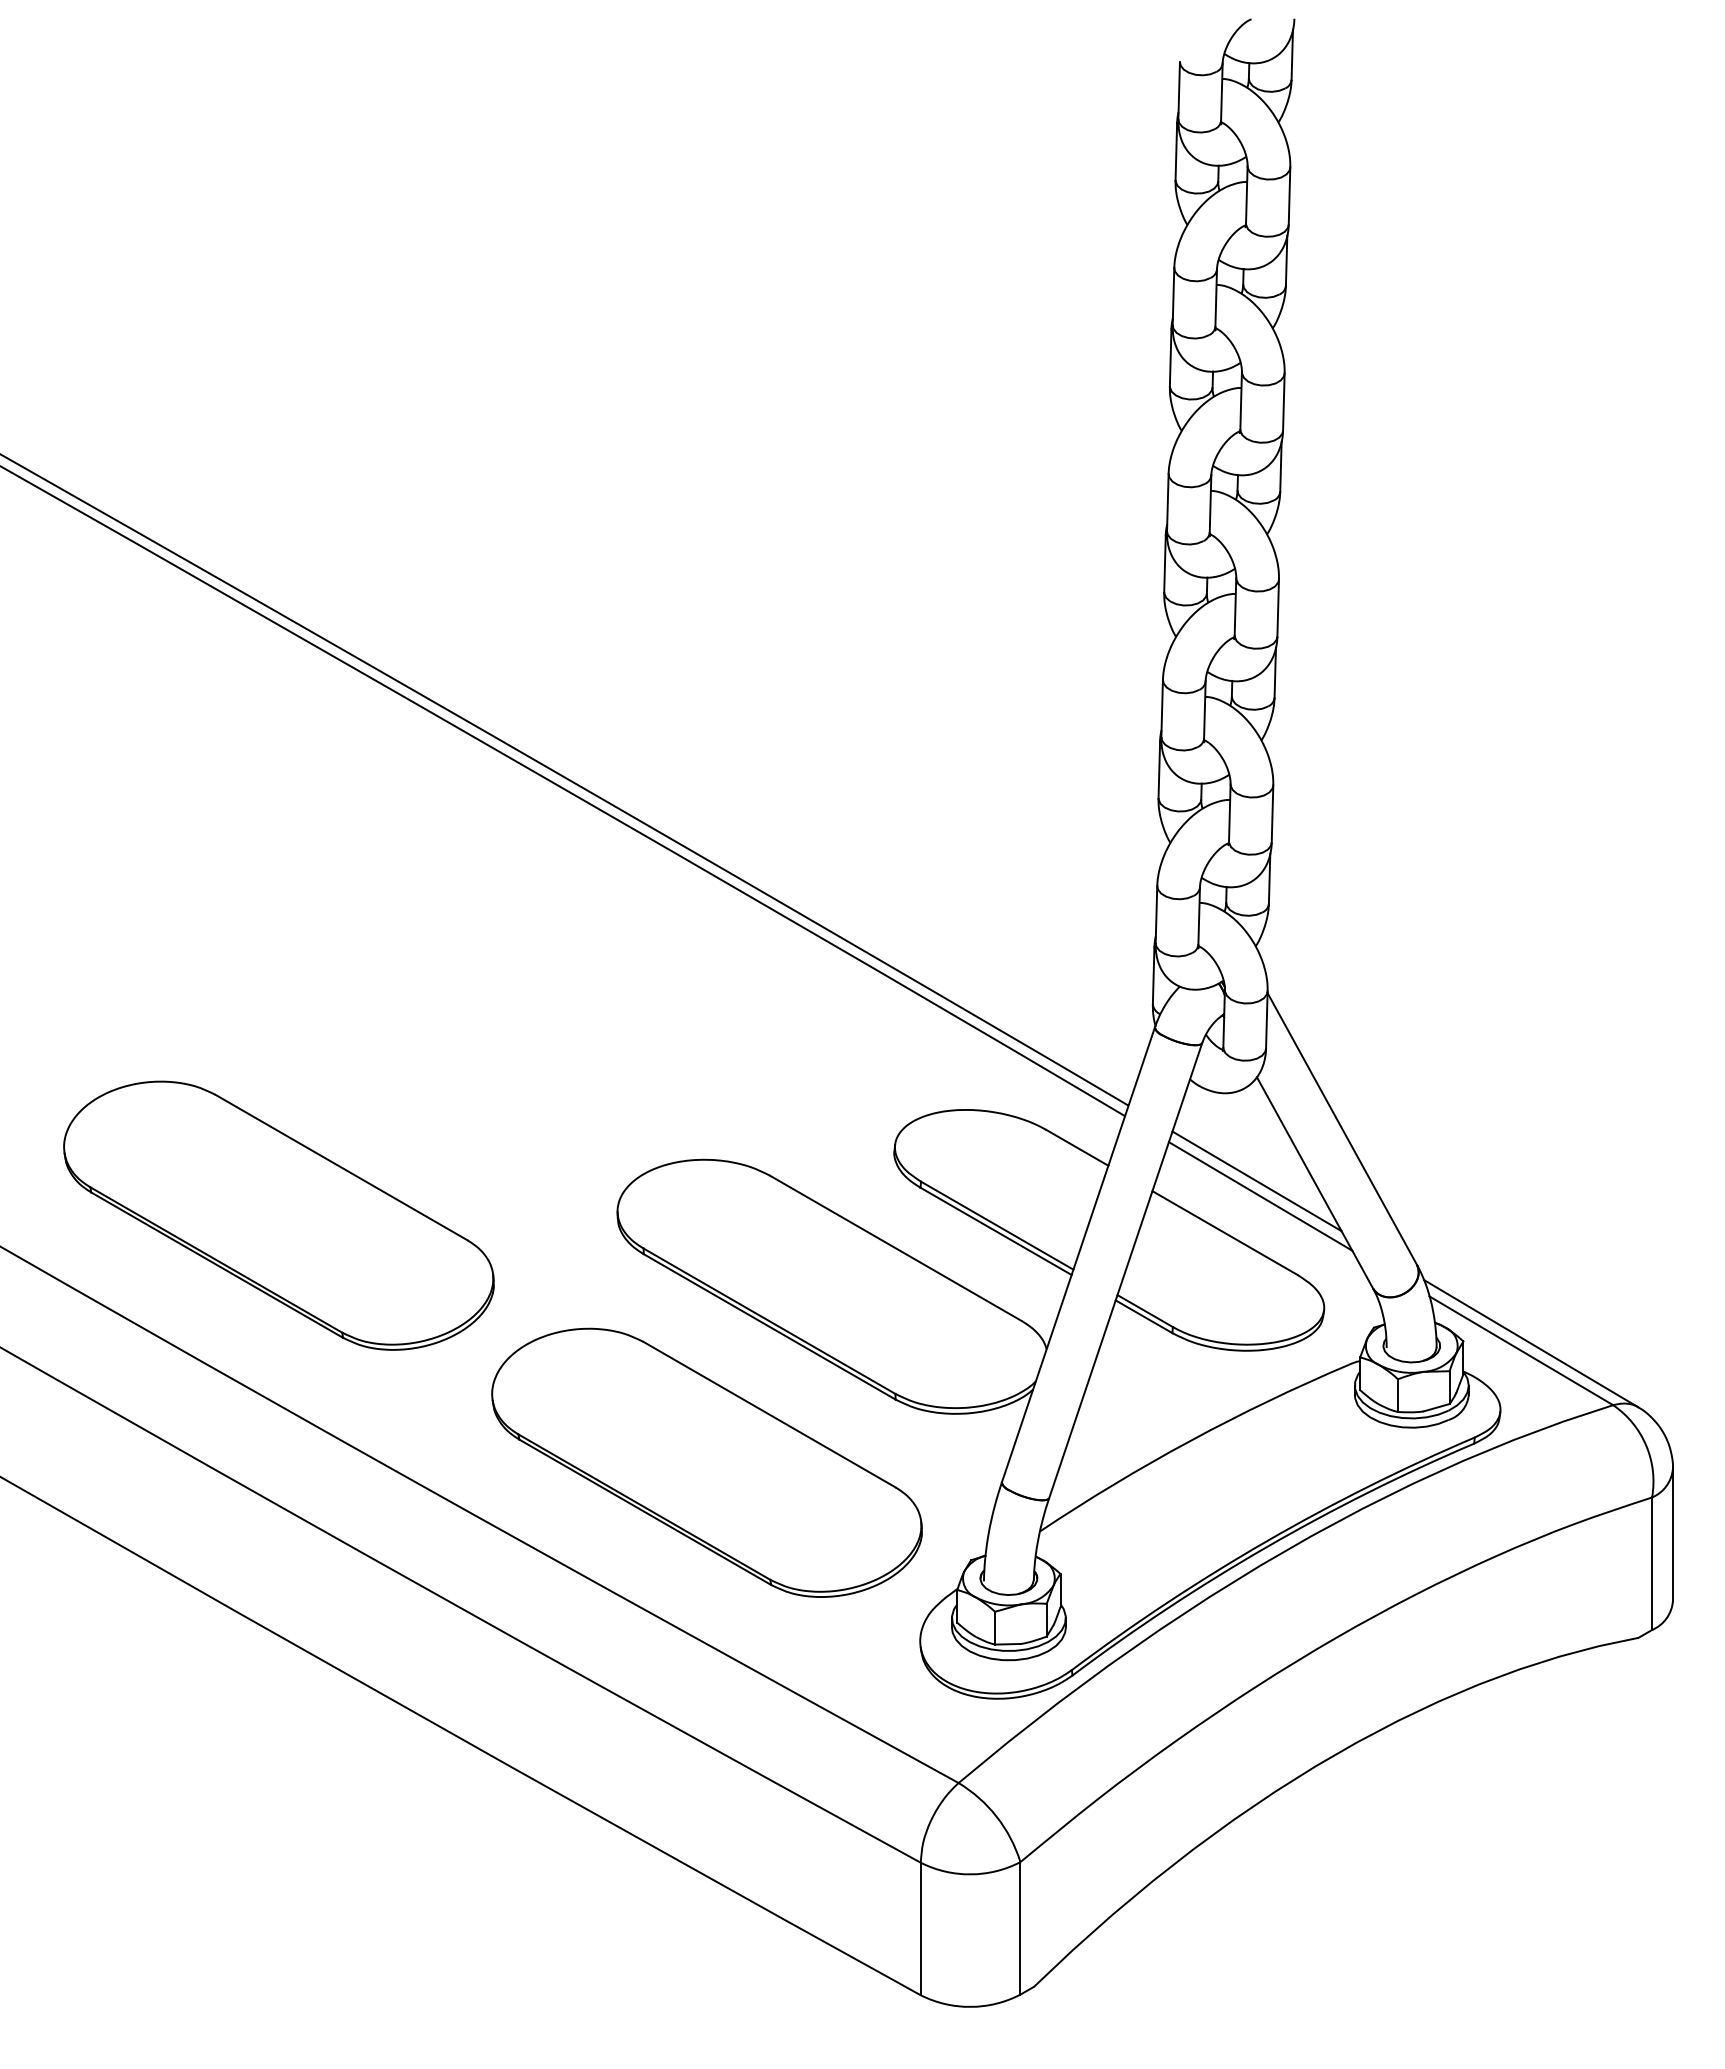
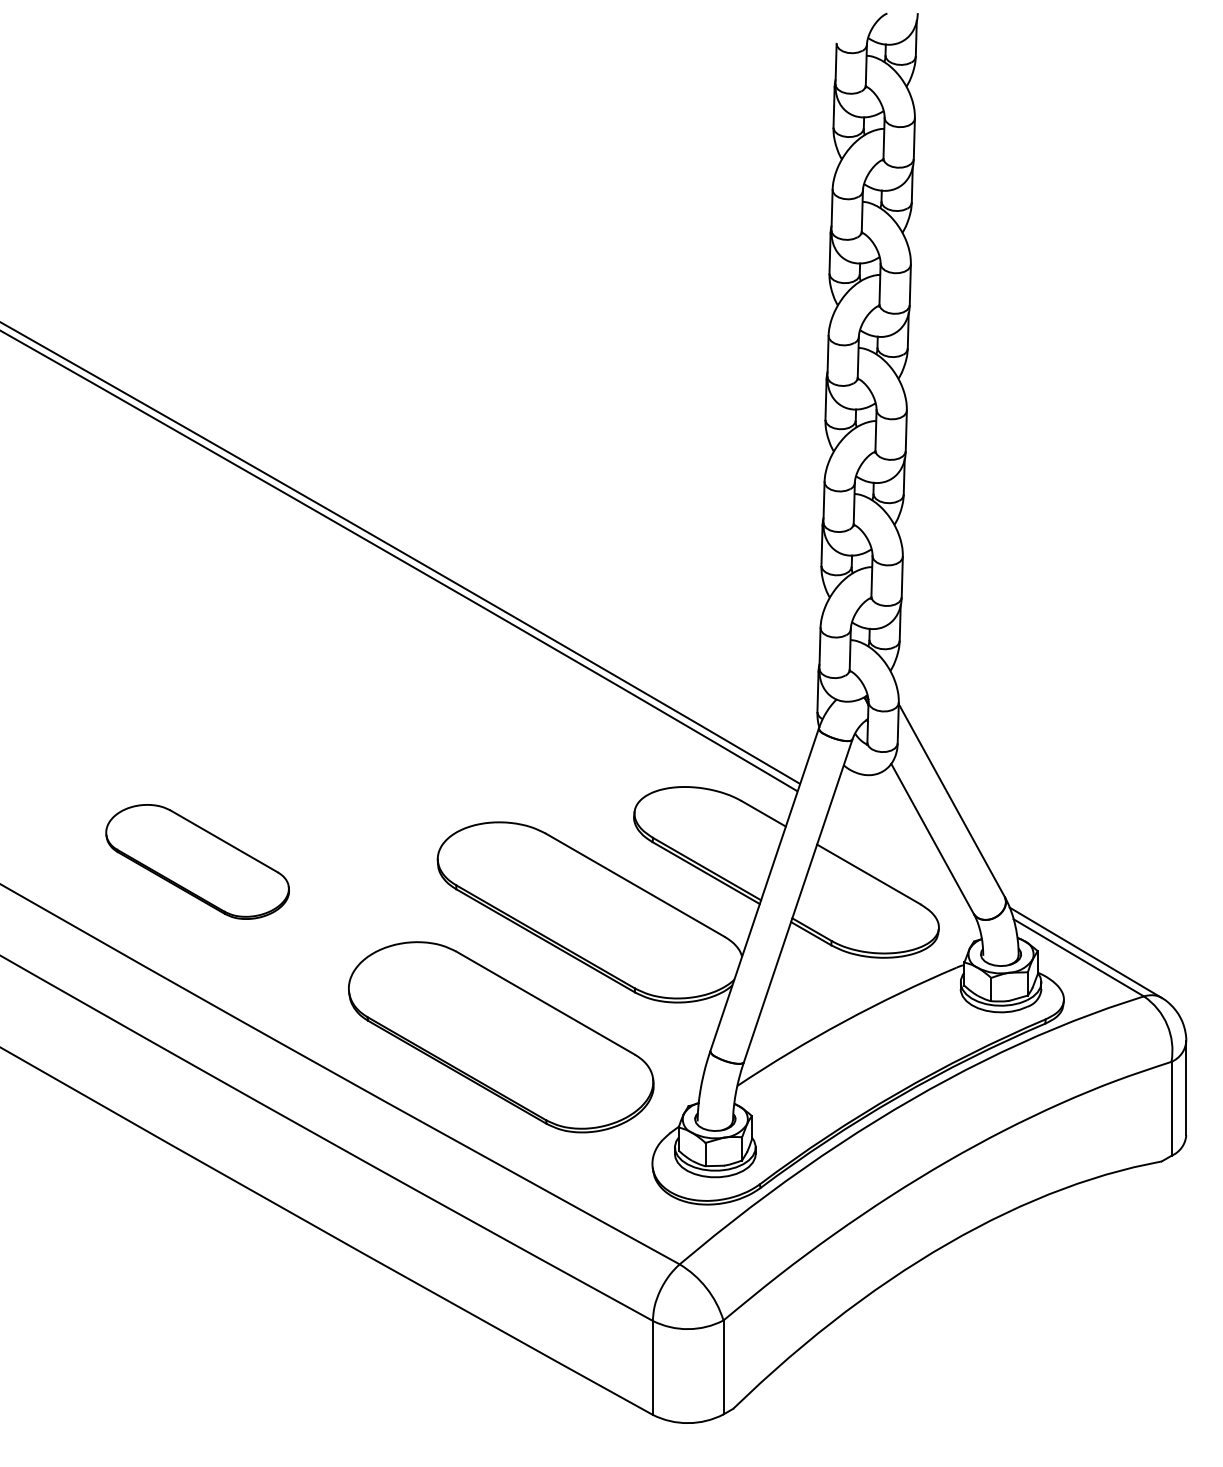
line: (1256, 1181) -> (890, 837), removed
line: (1260, 1196) -> (893, 848), removed
part: (278, 1215) -> (197, 861), size x0.6

